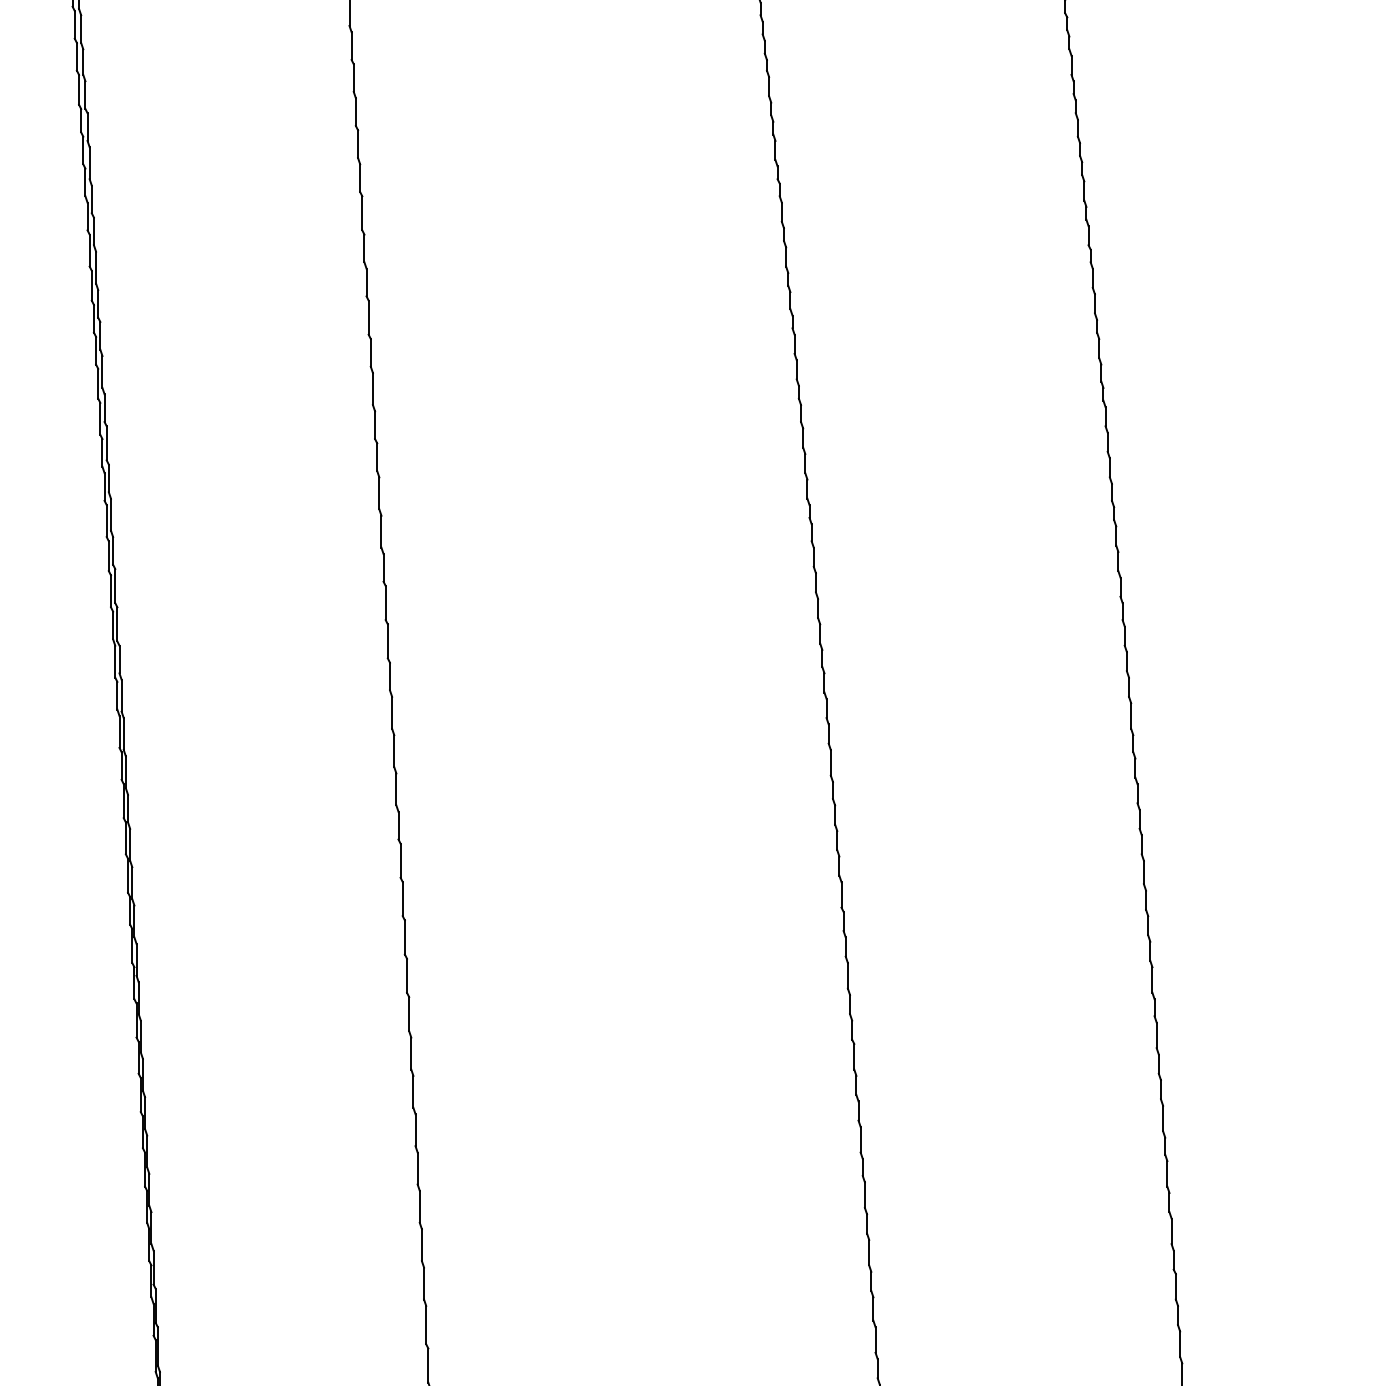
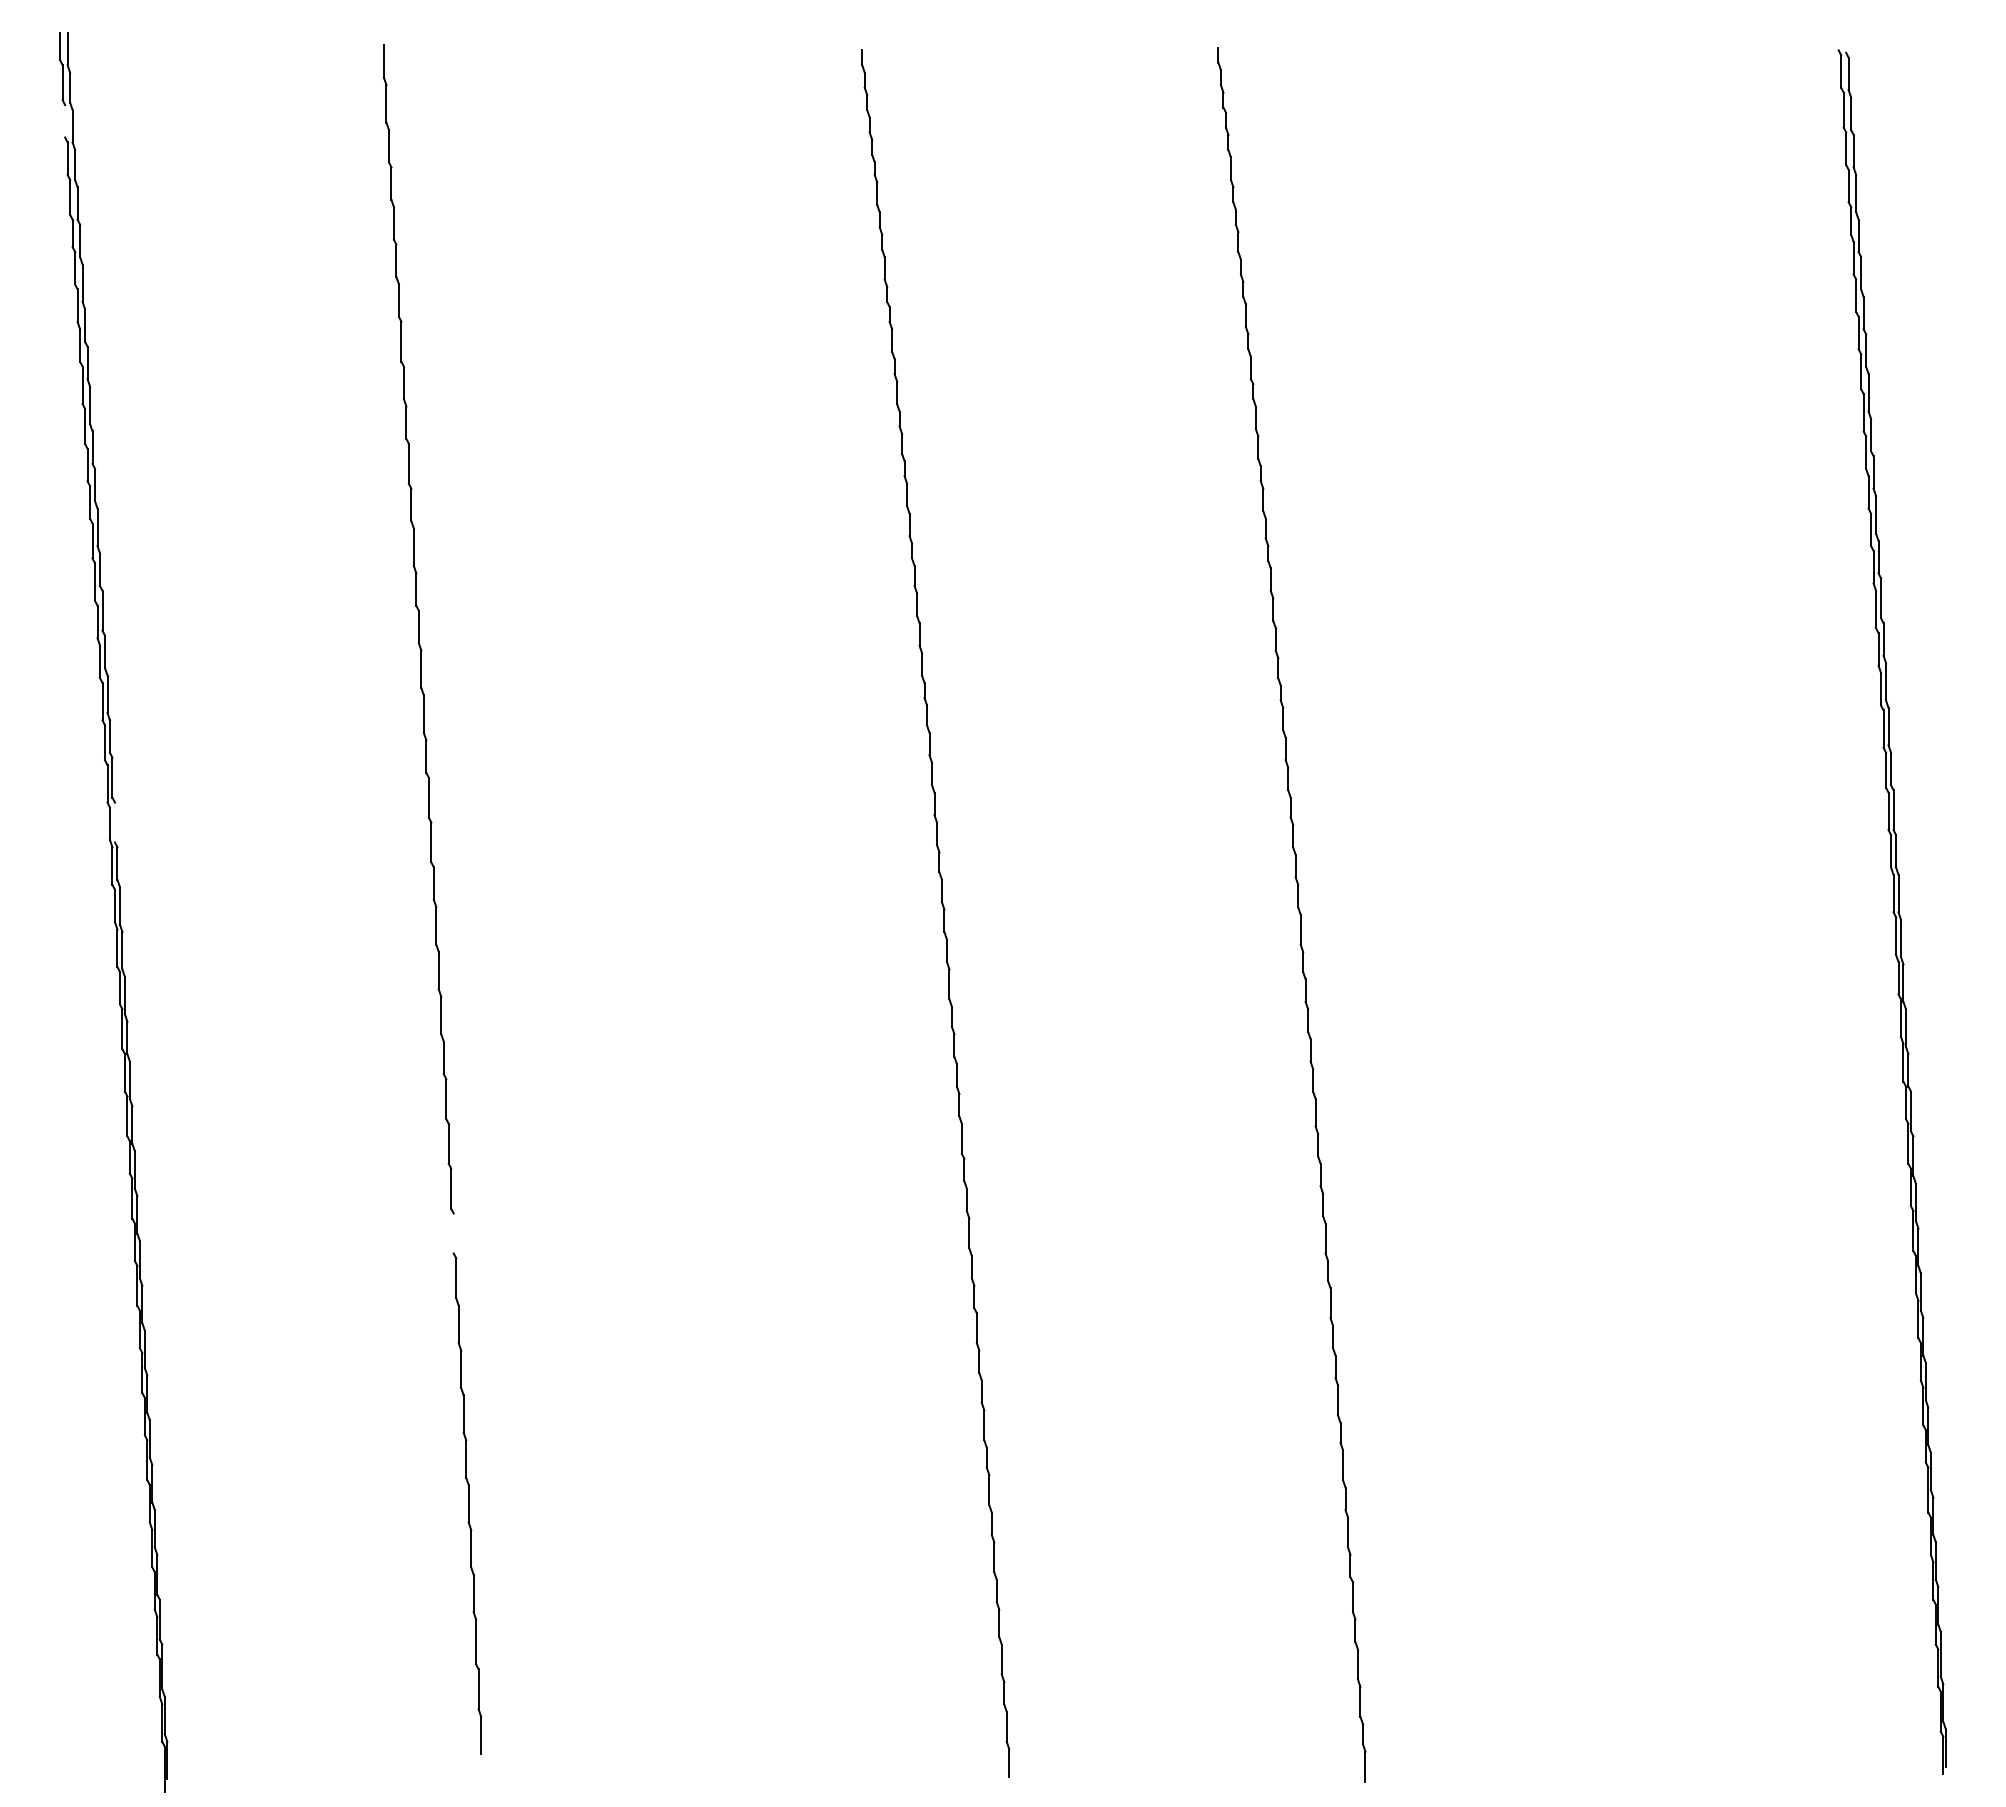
line: (75, 25) -> (65, 121), removed
line: (116, 624) -> (114, 822), removed
line: (406, 975) -> (453, 1233), removed

